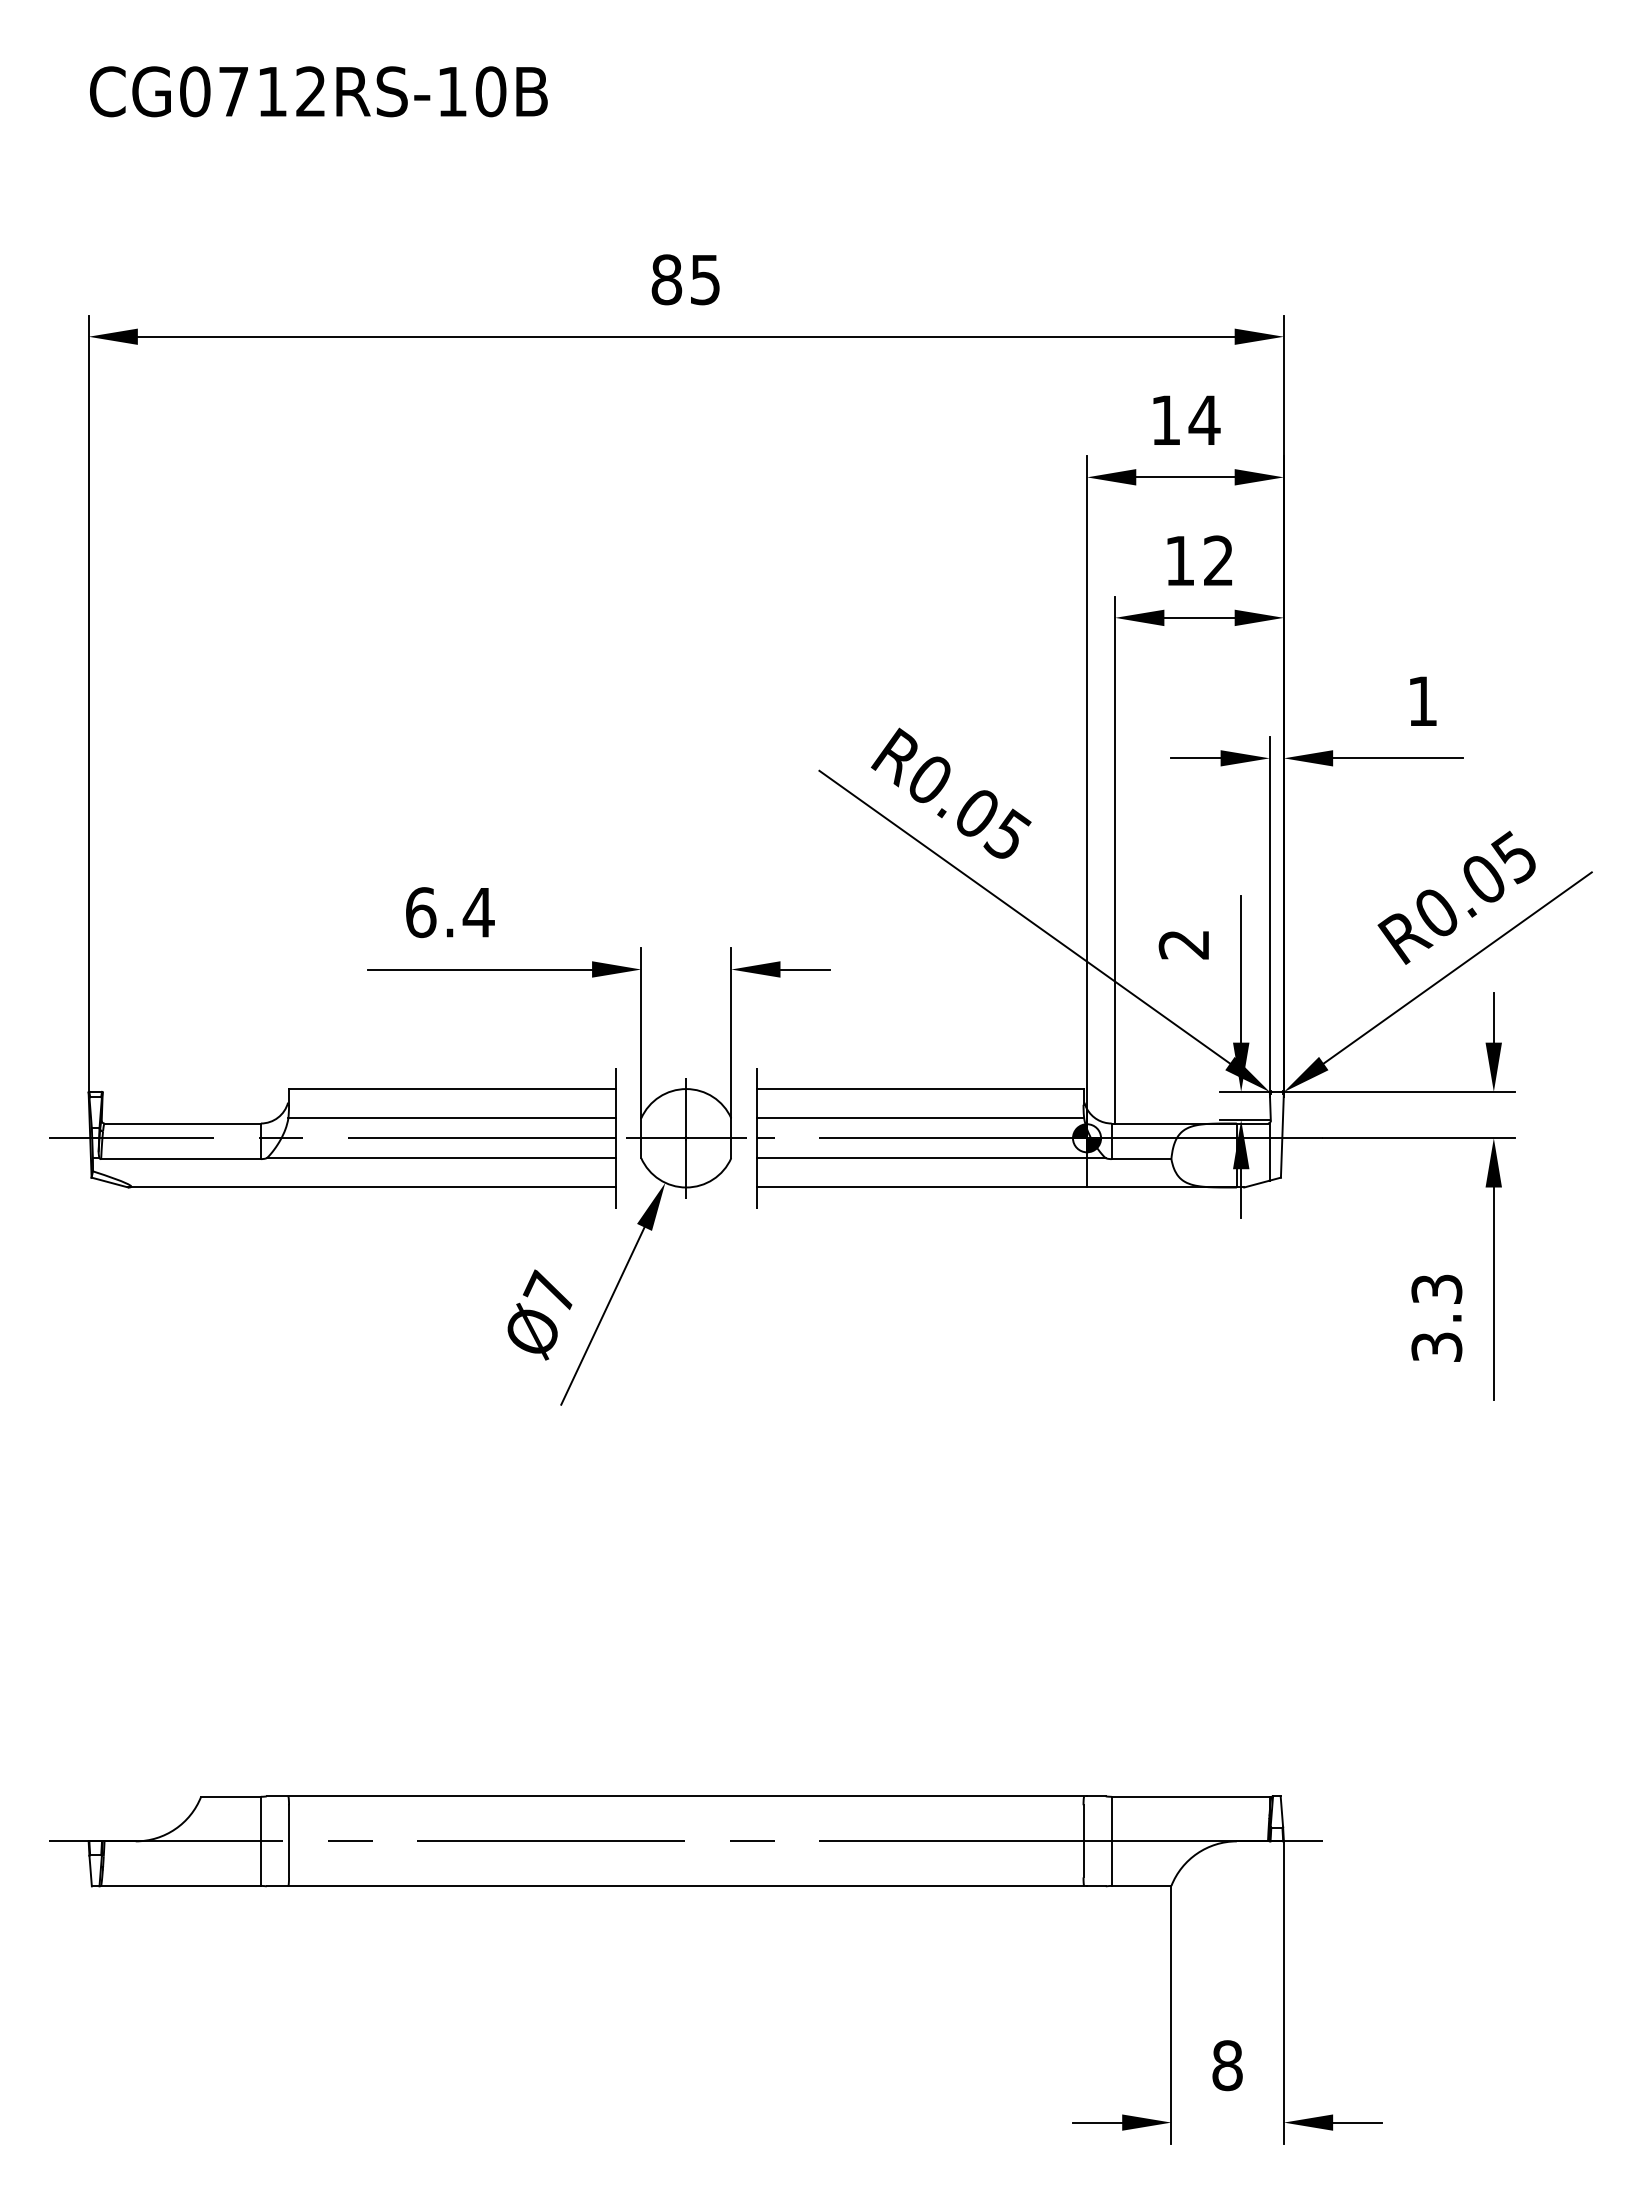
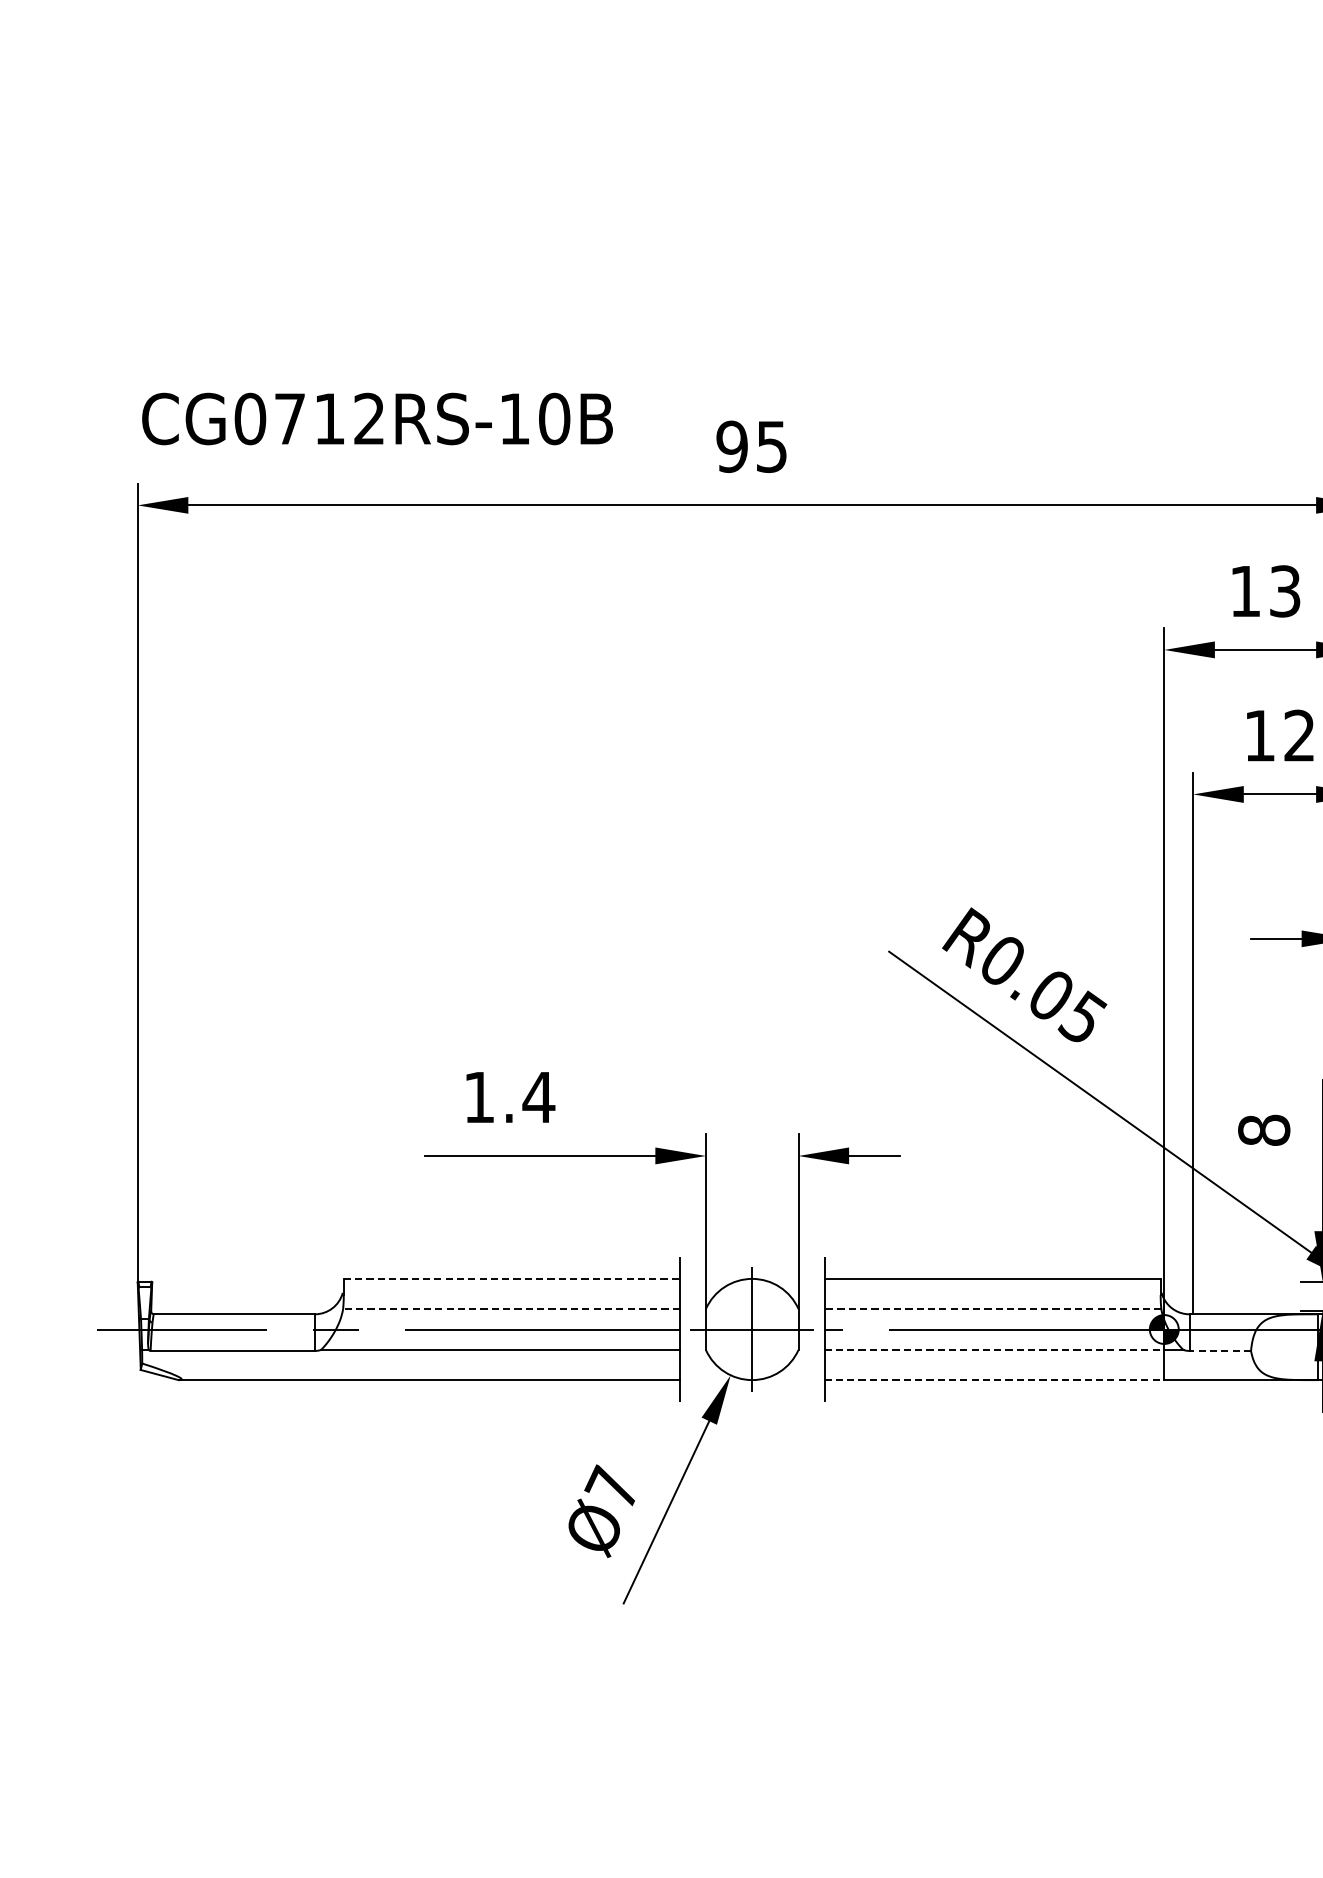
text: (318, 91) -> (377, 418), moved
text: (666, 279) -> (731, 446), 85 -> 95
text: (1204, 420) -> (1285, 591), 14 -> 13
text: (421, 912) -> (479, 1097), 6.4 -> 1.4
text: (1183, 944) -> (1263, 1130), 2 -> 8
line: (453, 1089) -> (512, 1279), solid -> dashed
line: (452, 1118) -> (511, 1309), solid -> dashed
line: (920, 1118) -> (993, 1309), solid -> dashed
line: (922, 1158) -> (995, 1350), solid -> dashed
line: (1141, 1159) -> (1220, 1351), solid -> dashed
line: (922, 1187) -> (995, 1380), solid -> dashed

